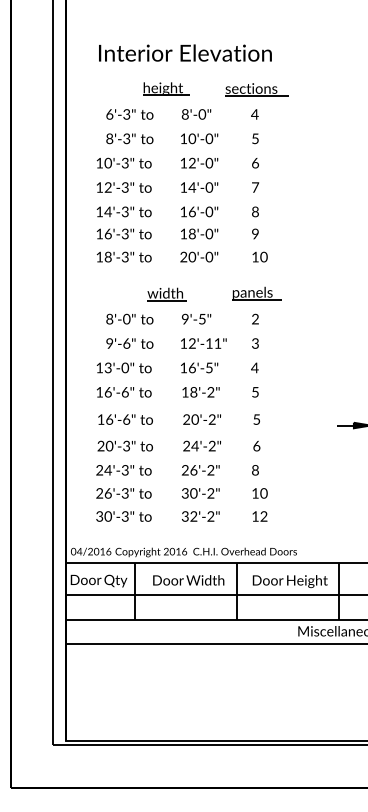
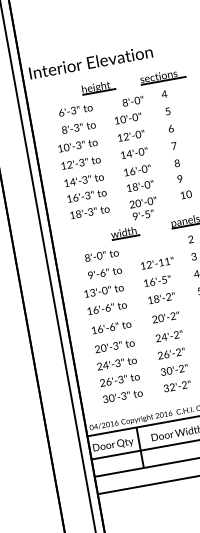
text: (185, 52) -> (90, 62), moved
text: (196, 114) -> (133, 101), moved
text: (196, 318) -> (143, 214), moved

